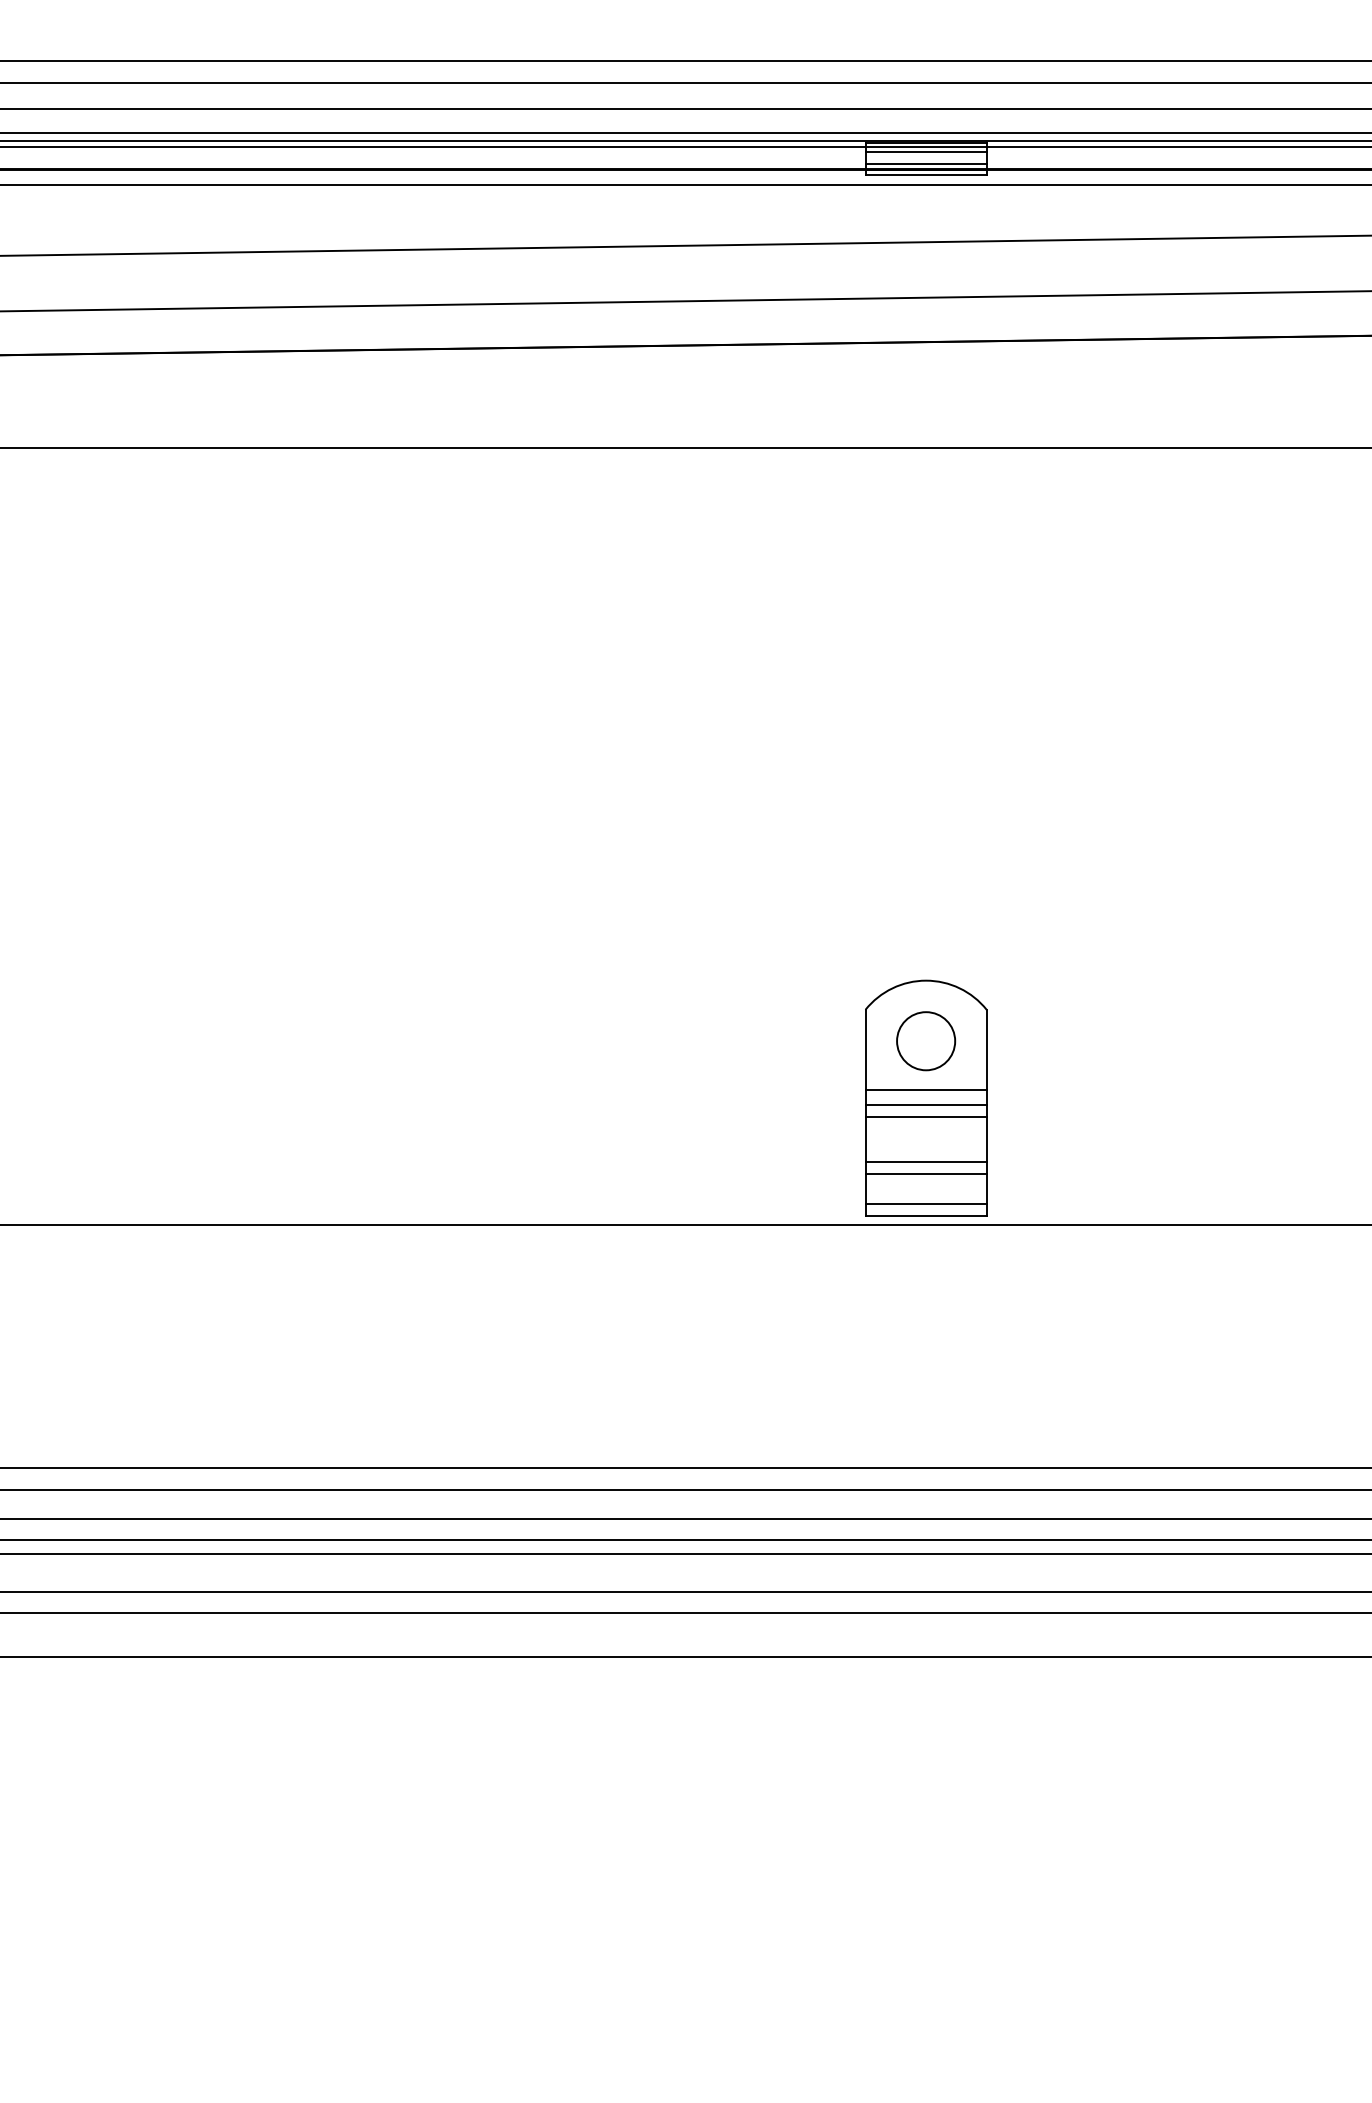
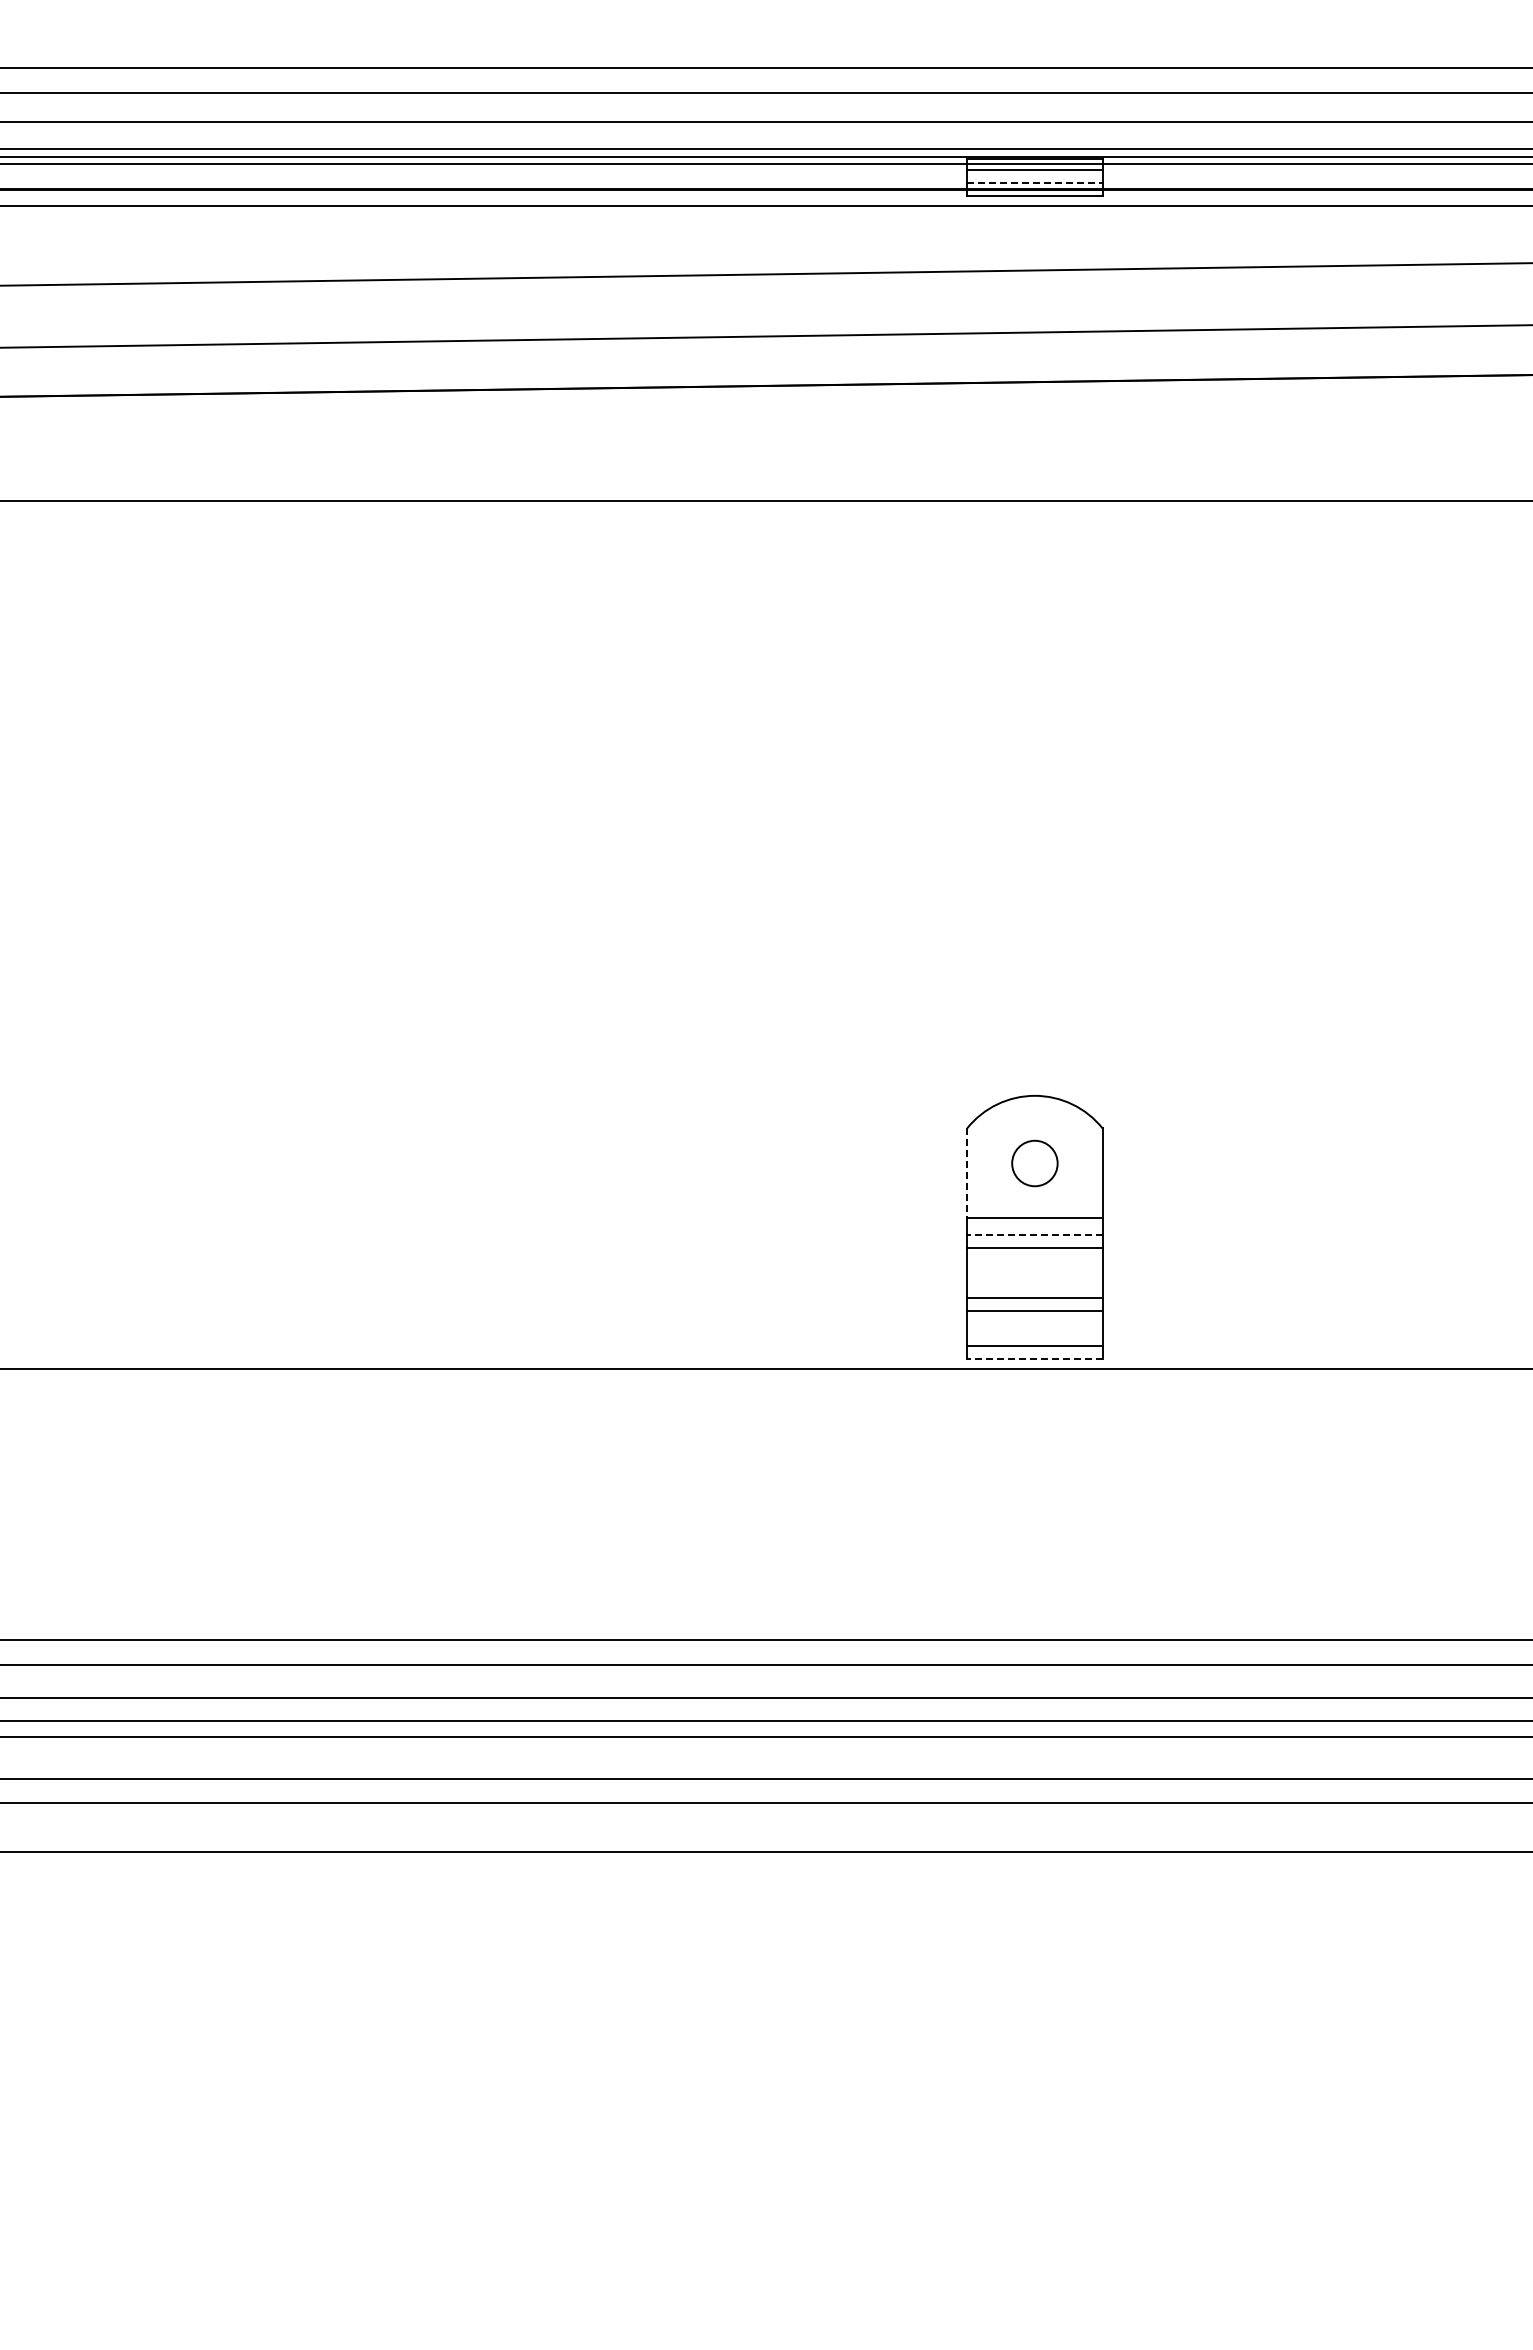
line: (925, 164) -> (1034, 183), solid -> dashed
circle: (925, 1041) -> (1034, 1163), size x0.7
line: (865, 1050) -> (967, 1173), solid -> dashed
line: (925, 1104) -> (1034, 1234), solid -> dashed
line: (925, 1216) -> (1034, 1359), solid -> dashed

